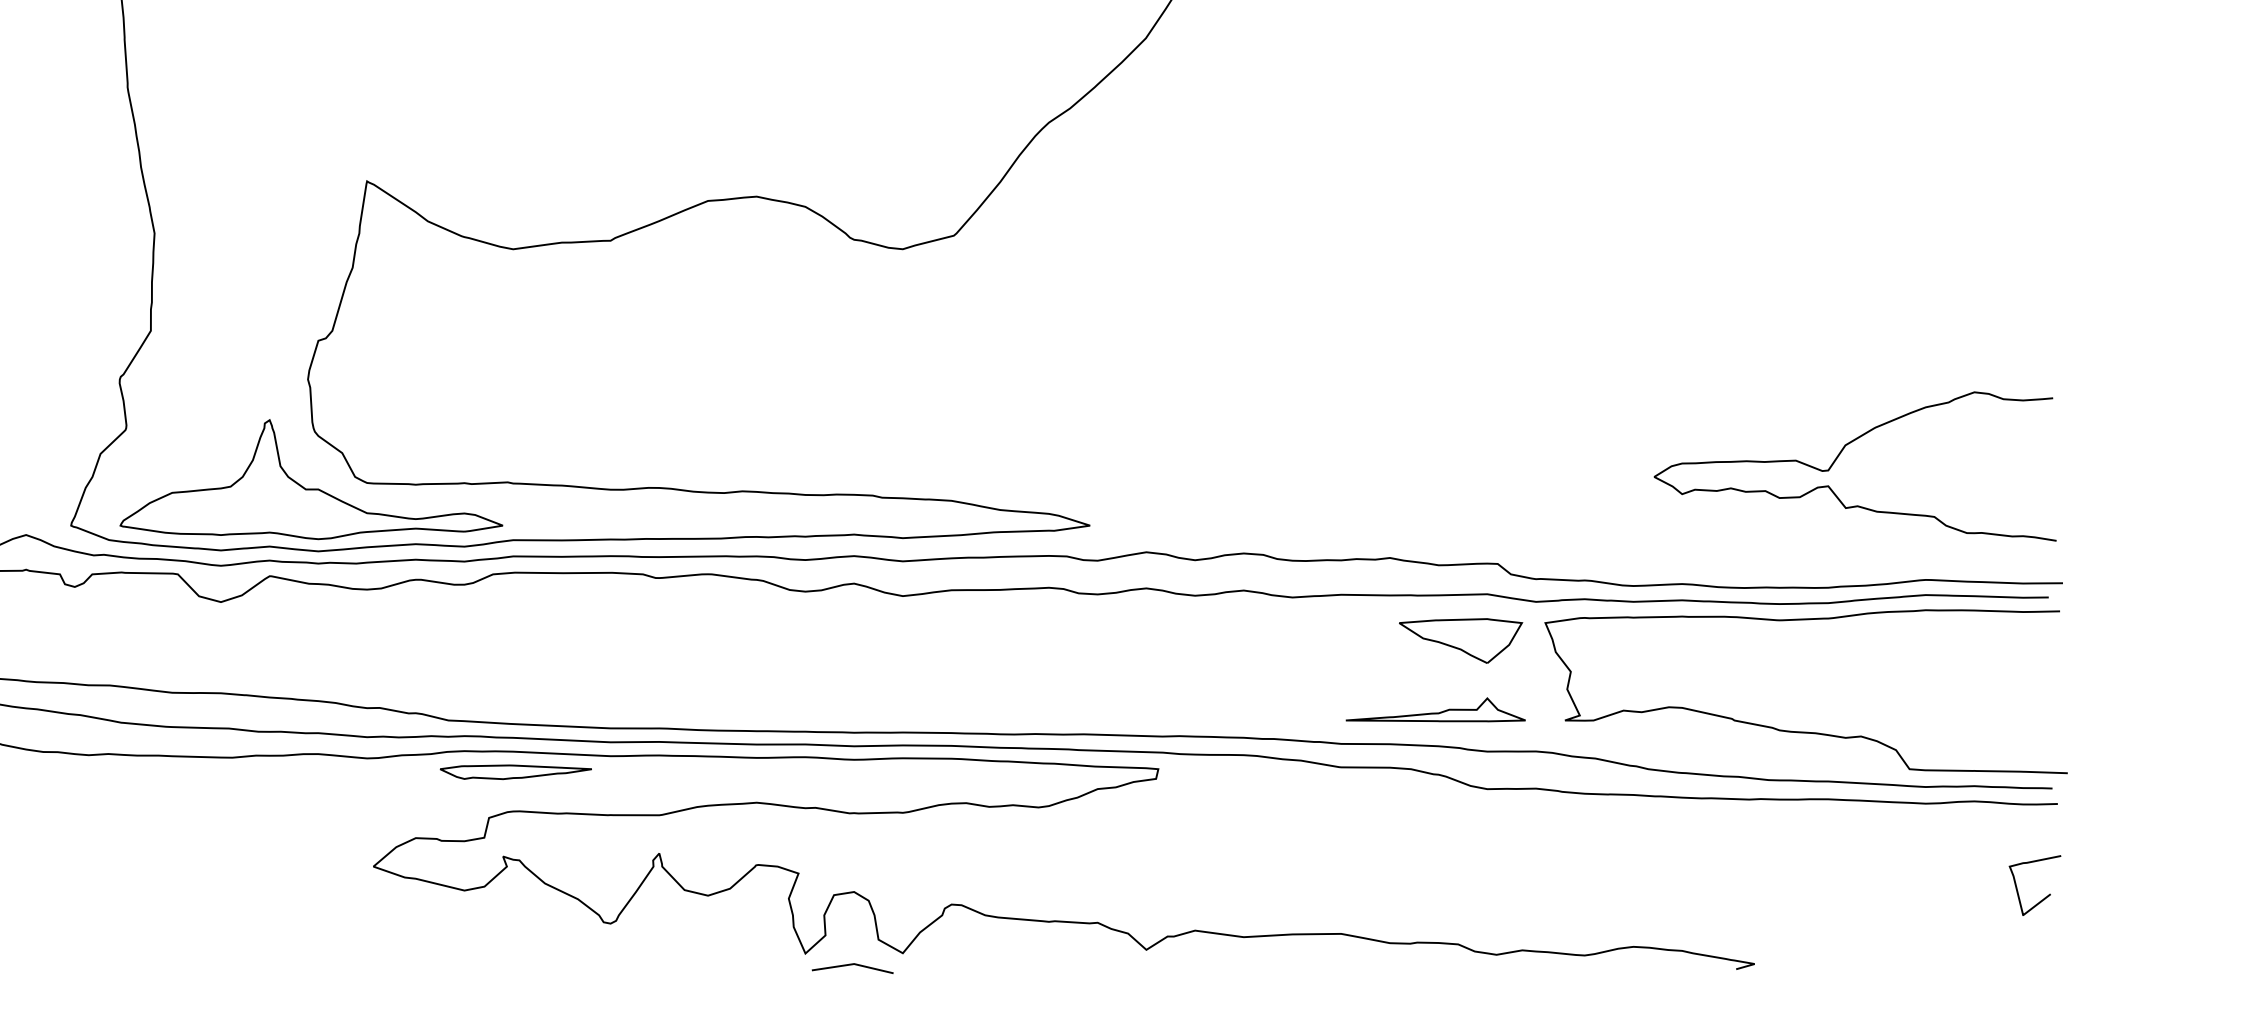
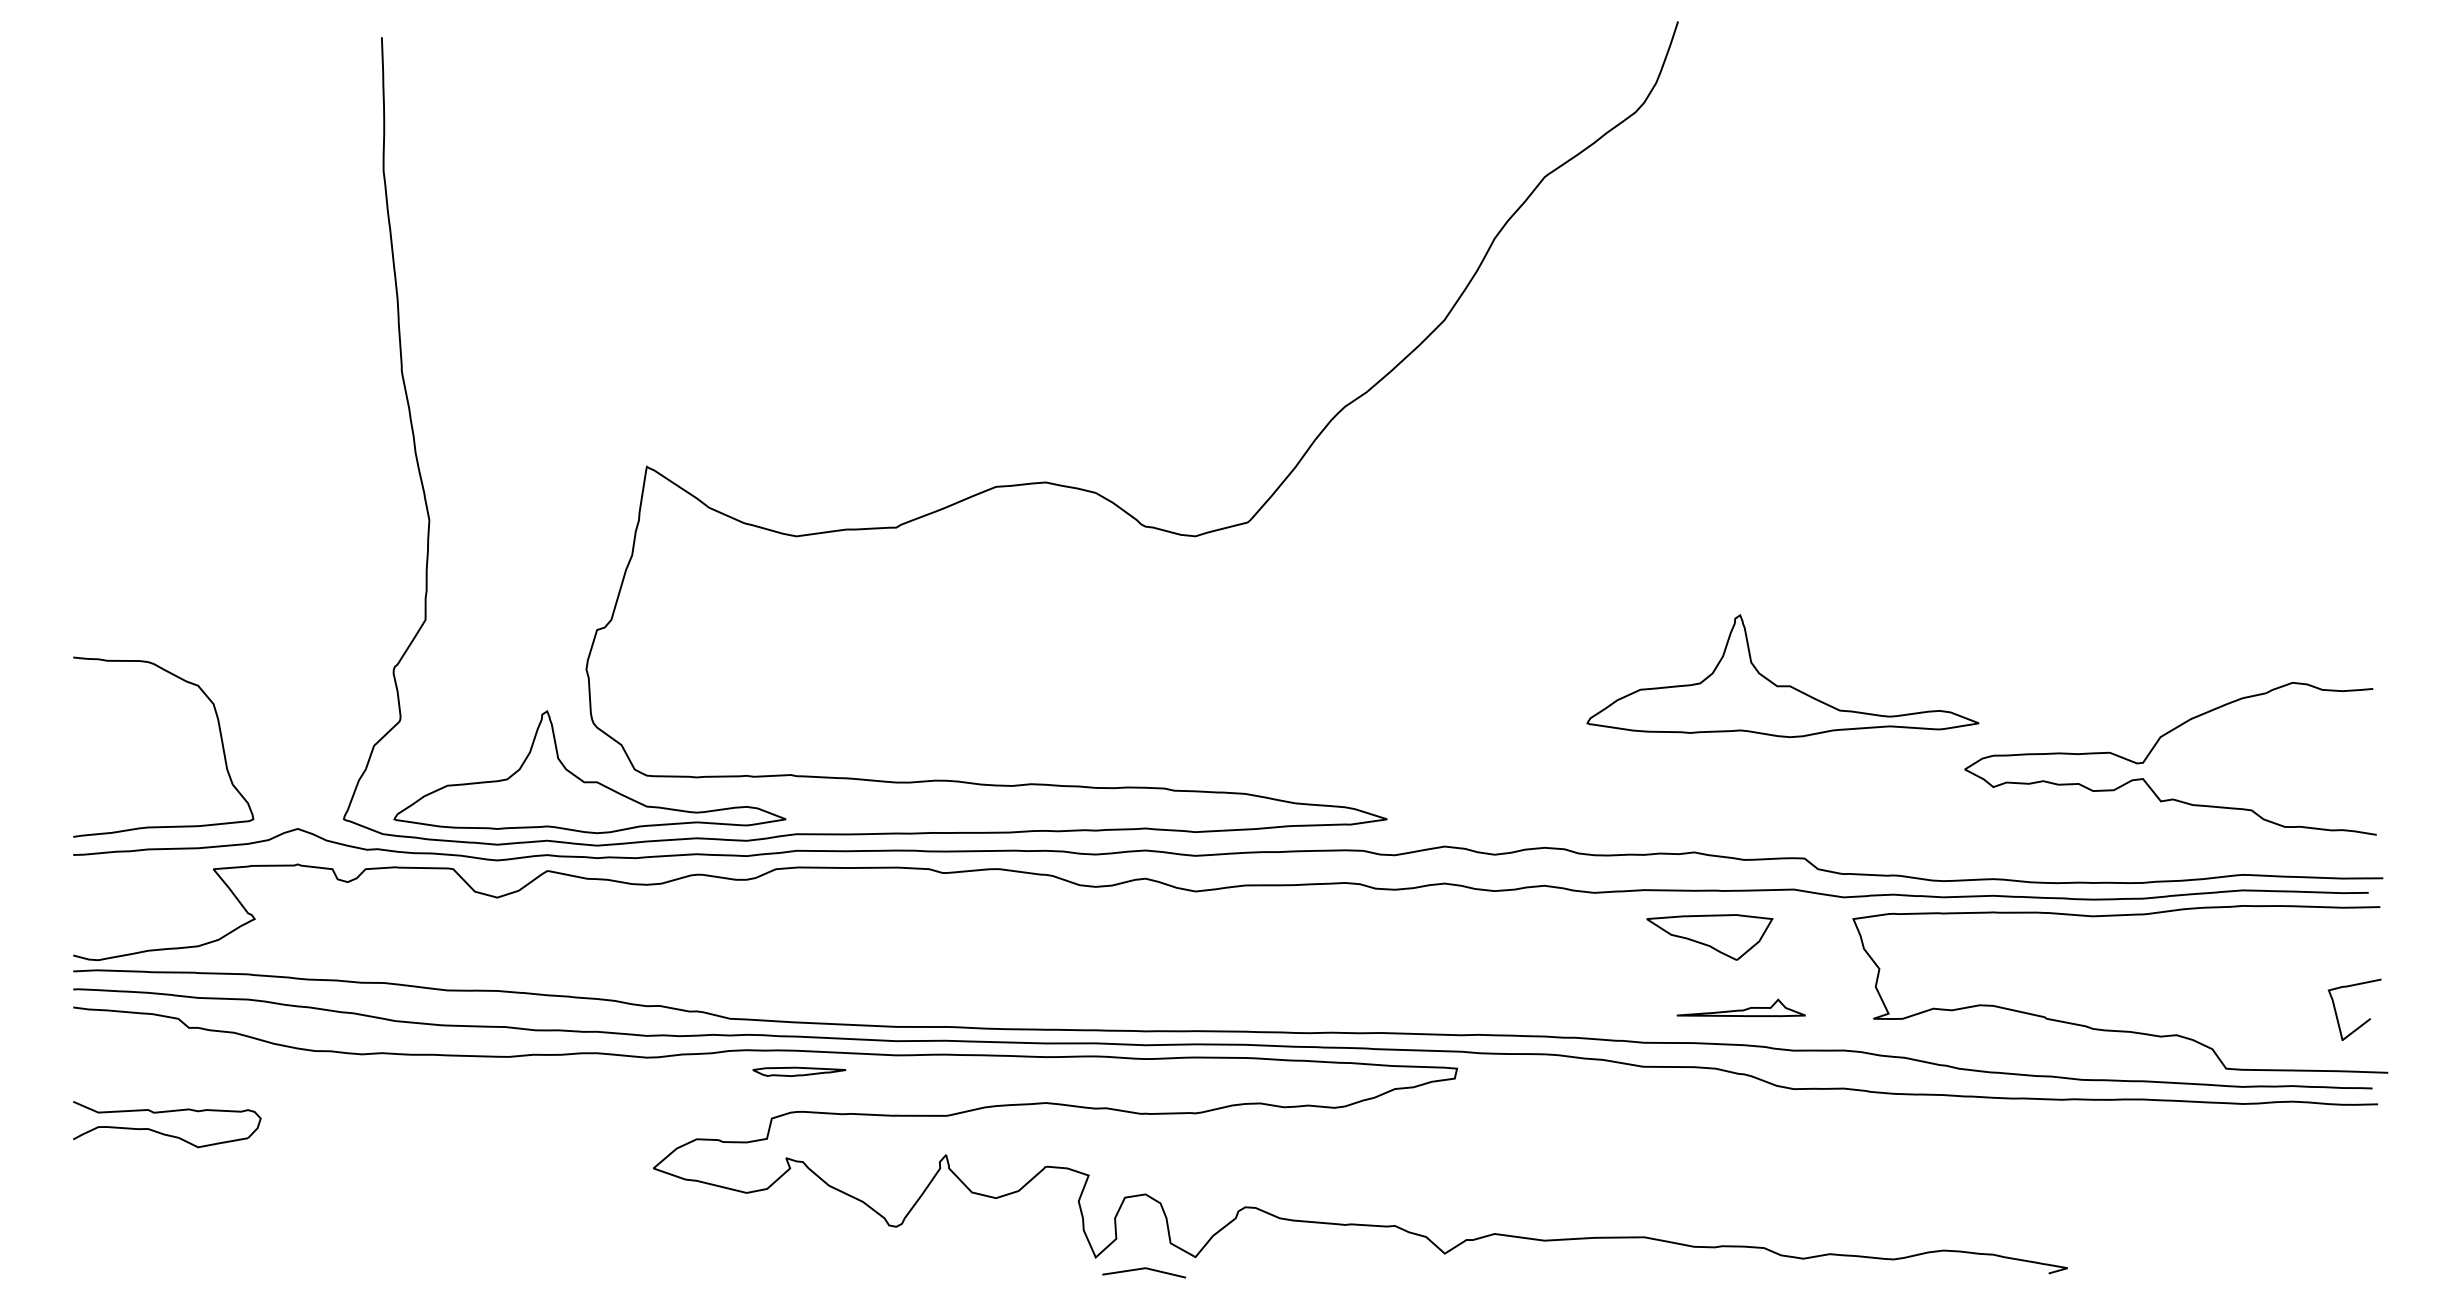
part: (1476, 394) -> (1782, 685), added
part: (1460, 641) -> (1709, 937), moved
part: (1436, 709) -> (1741, 1007), size x0.7
part: (516, 771) -> (799, 1071), size x0.6
curve: (2042, 898) -> (2362, 1023), moved

